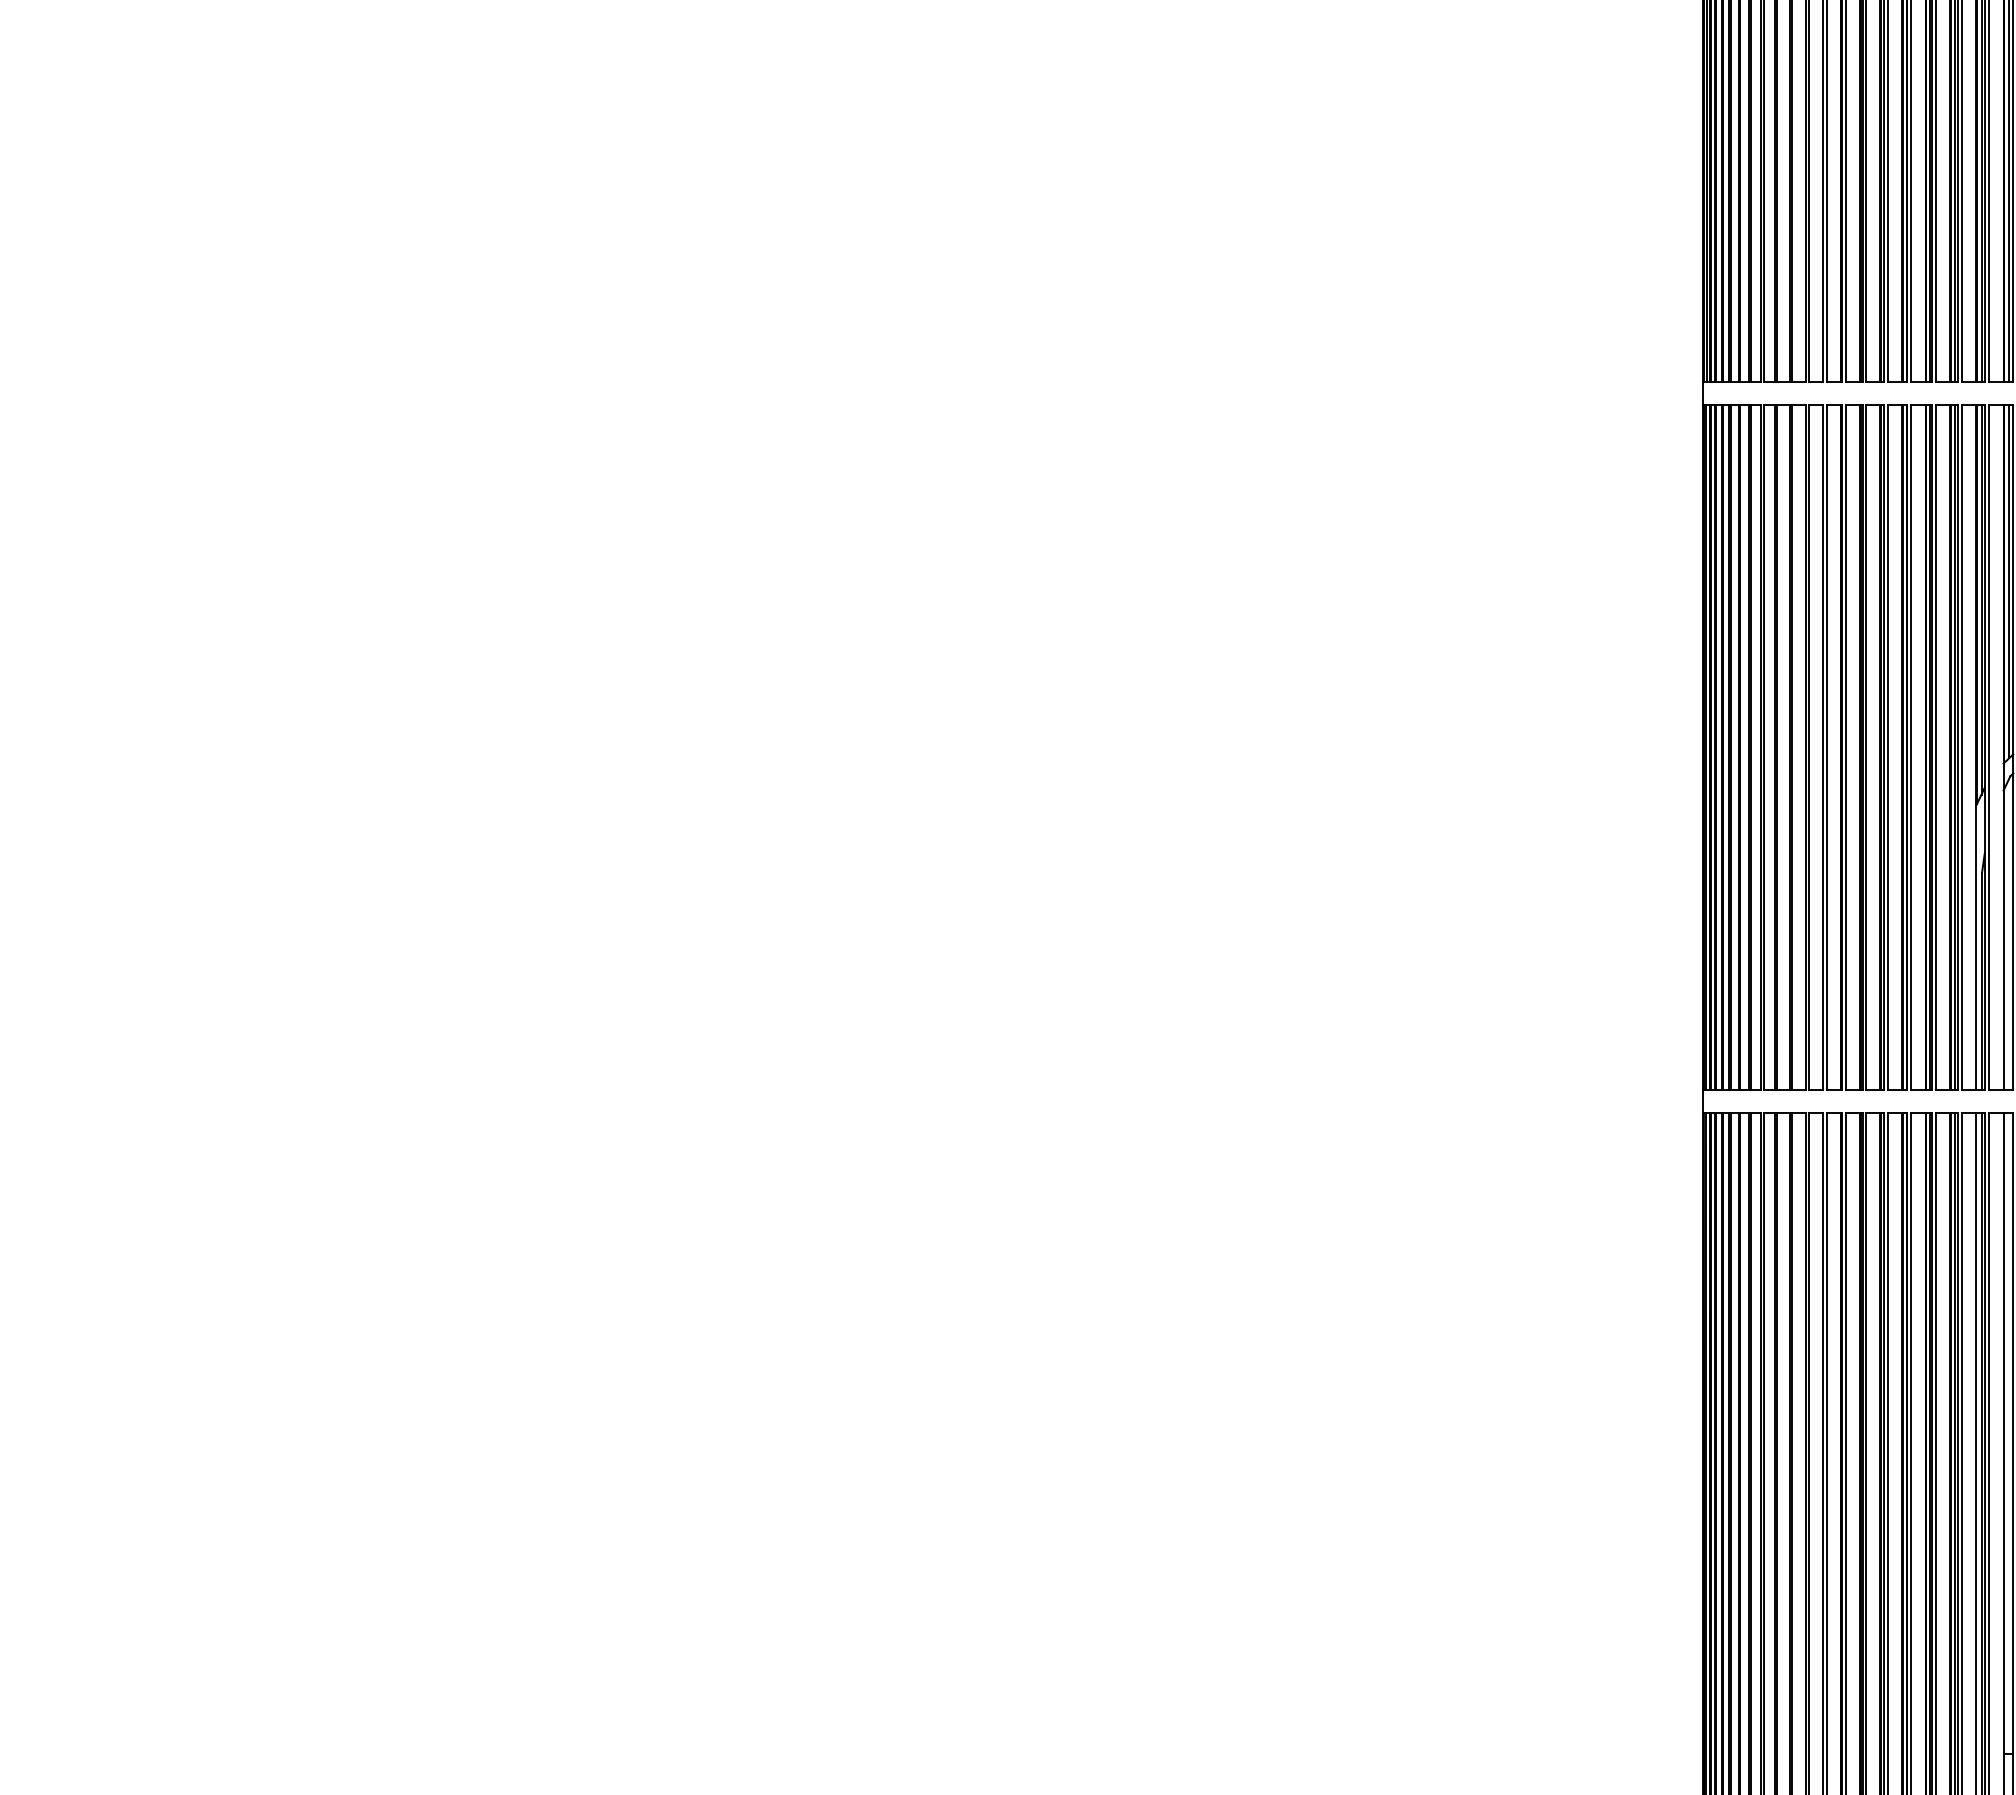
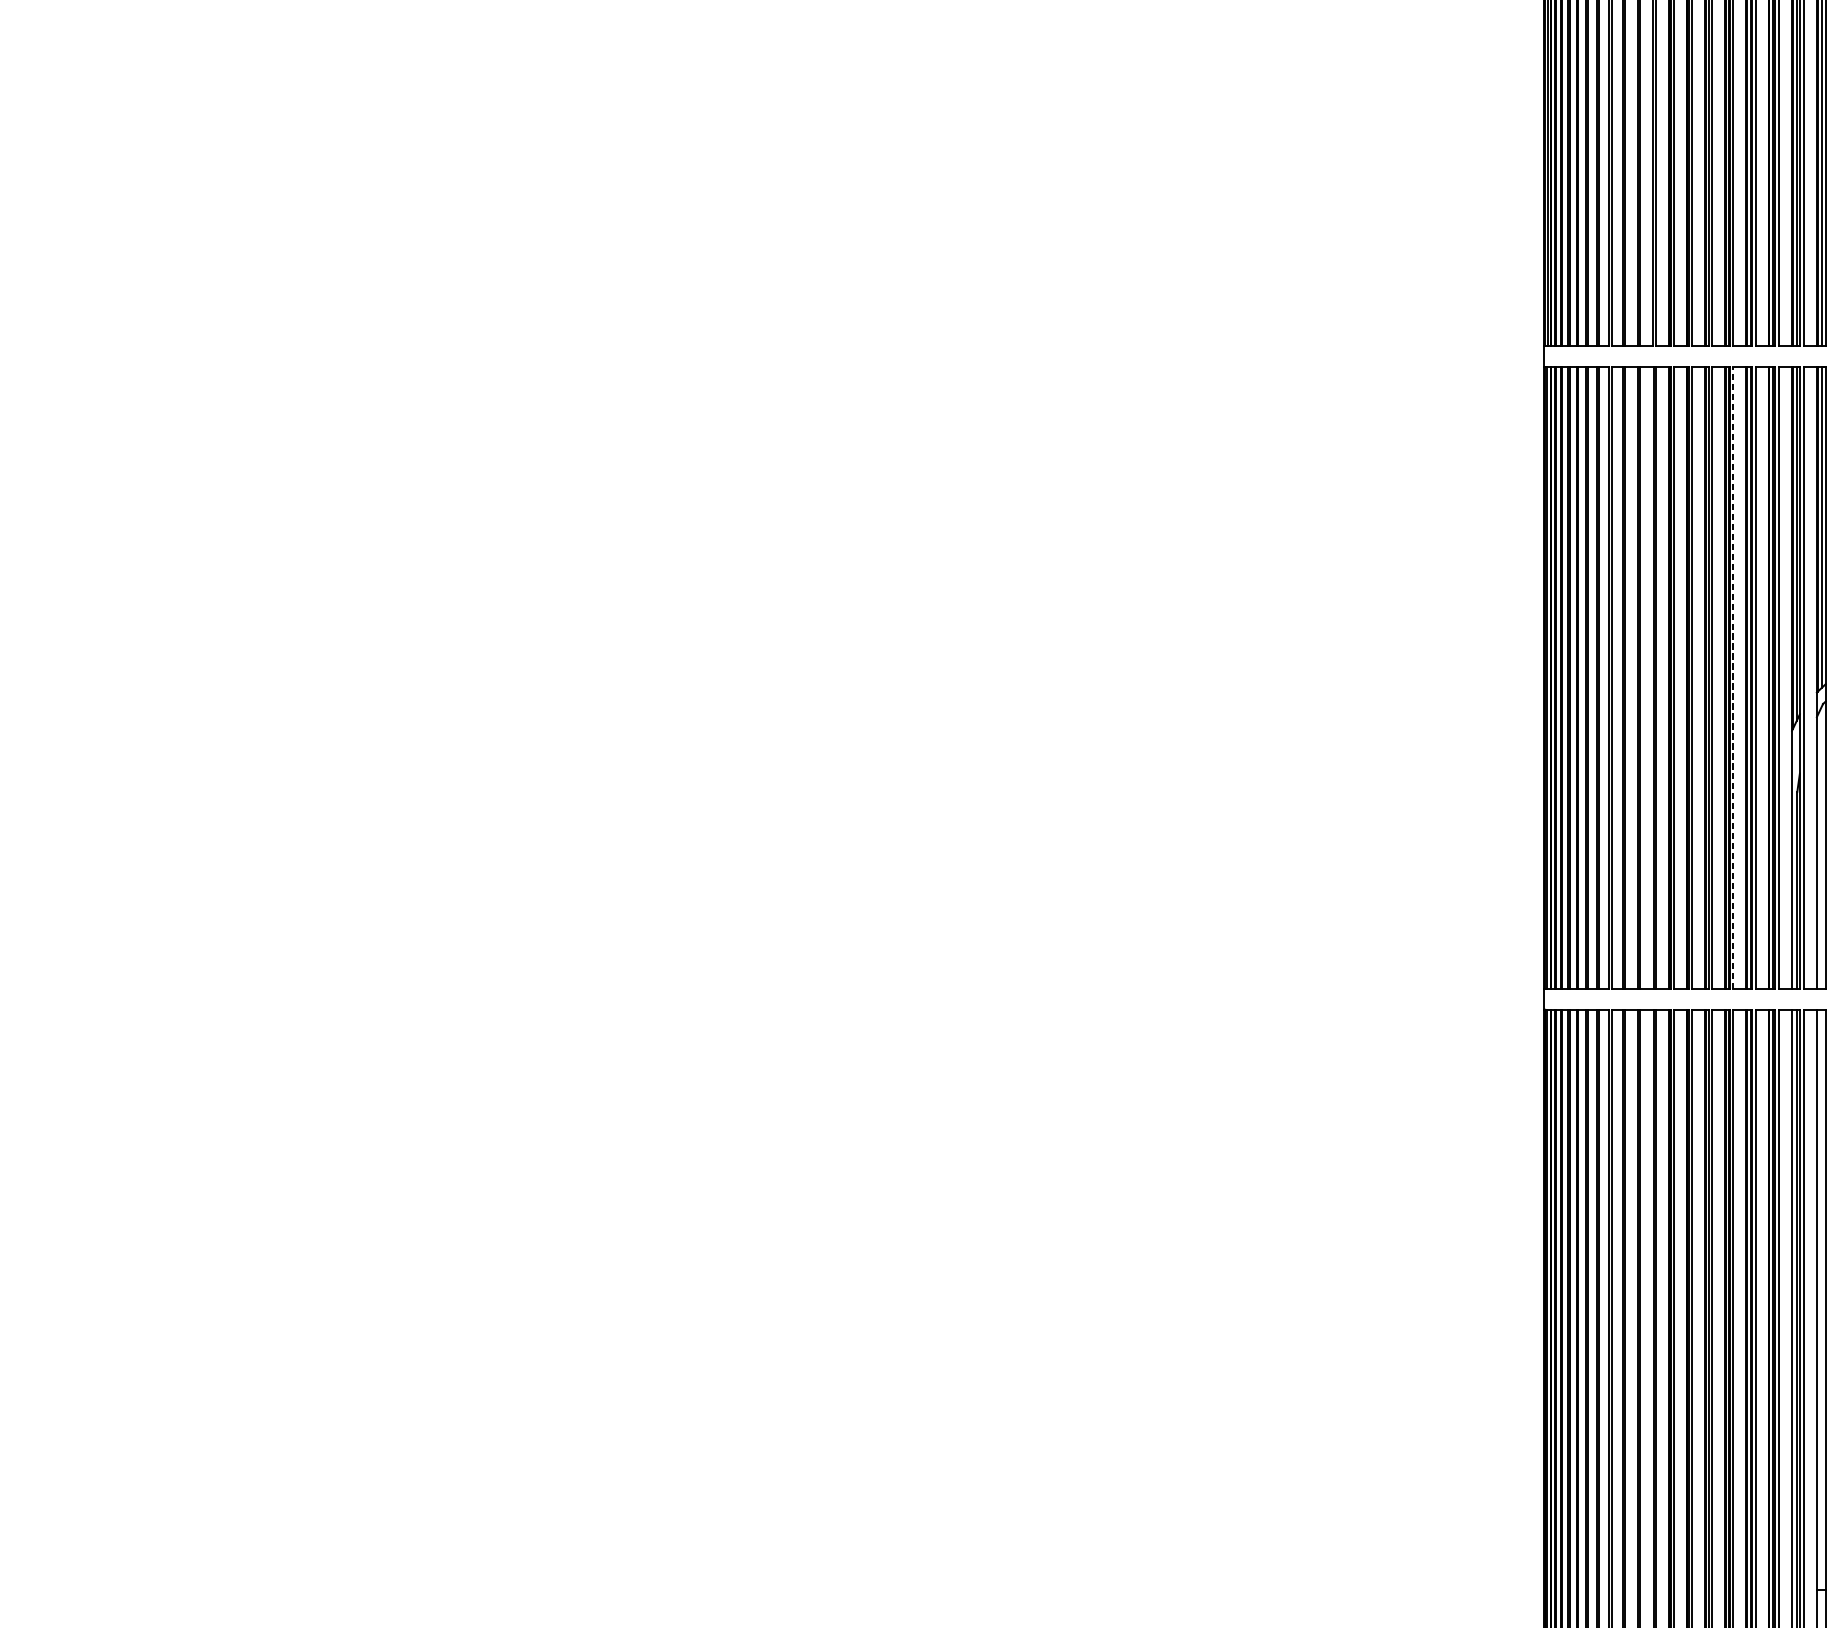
line: (1911, 747) -> (1733, 677), solid -> dashed

